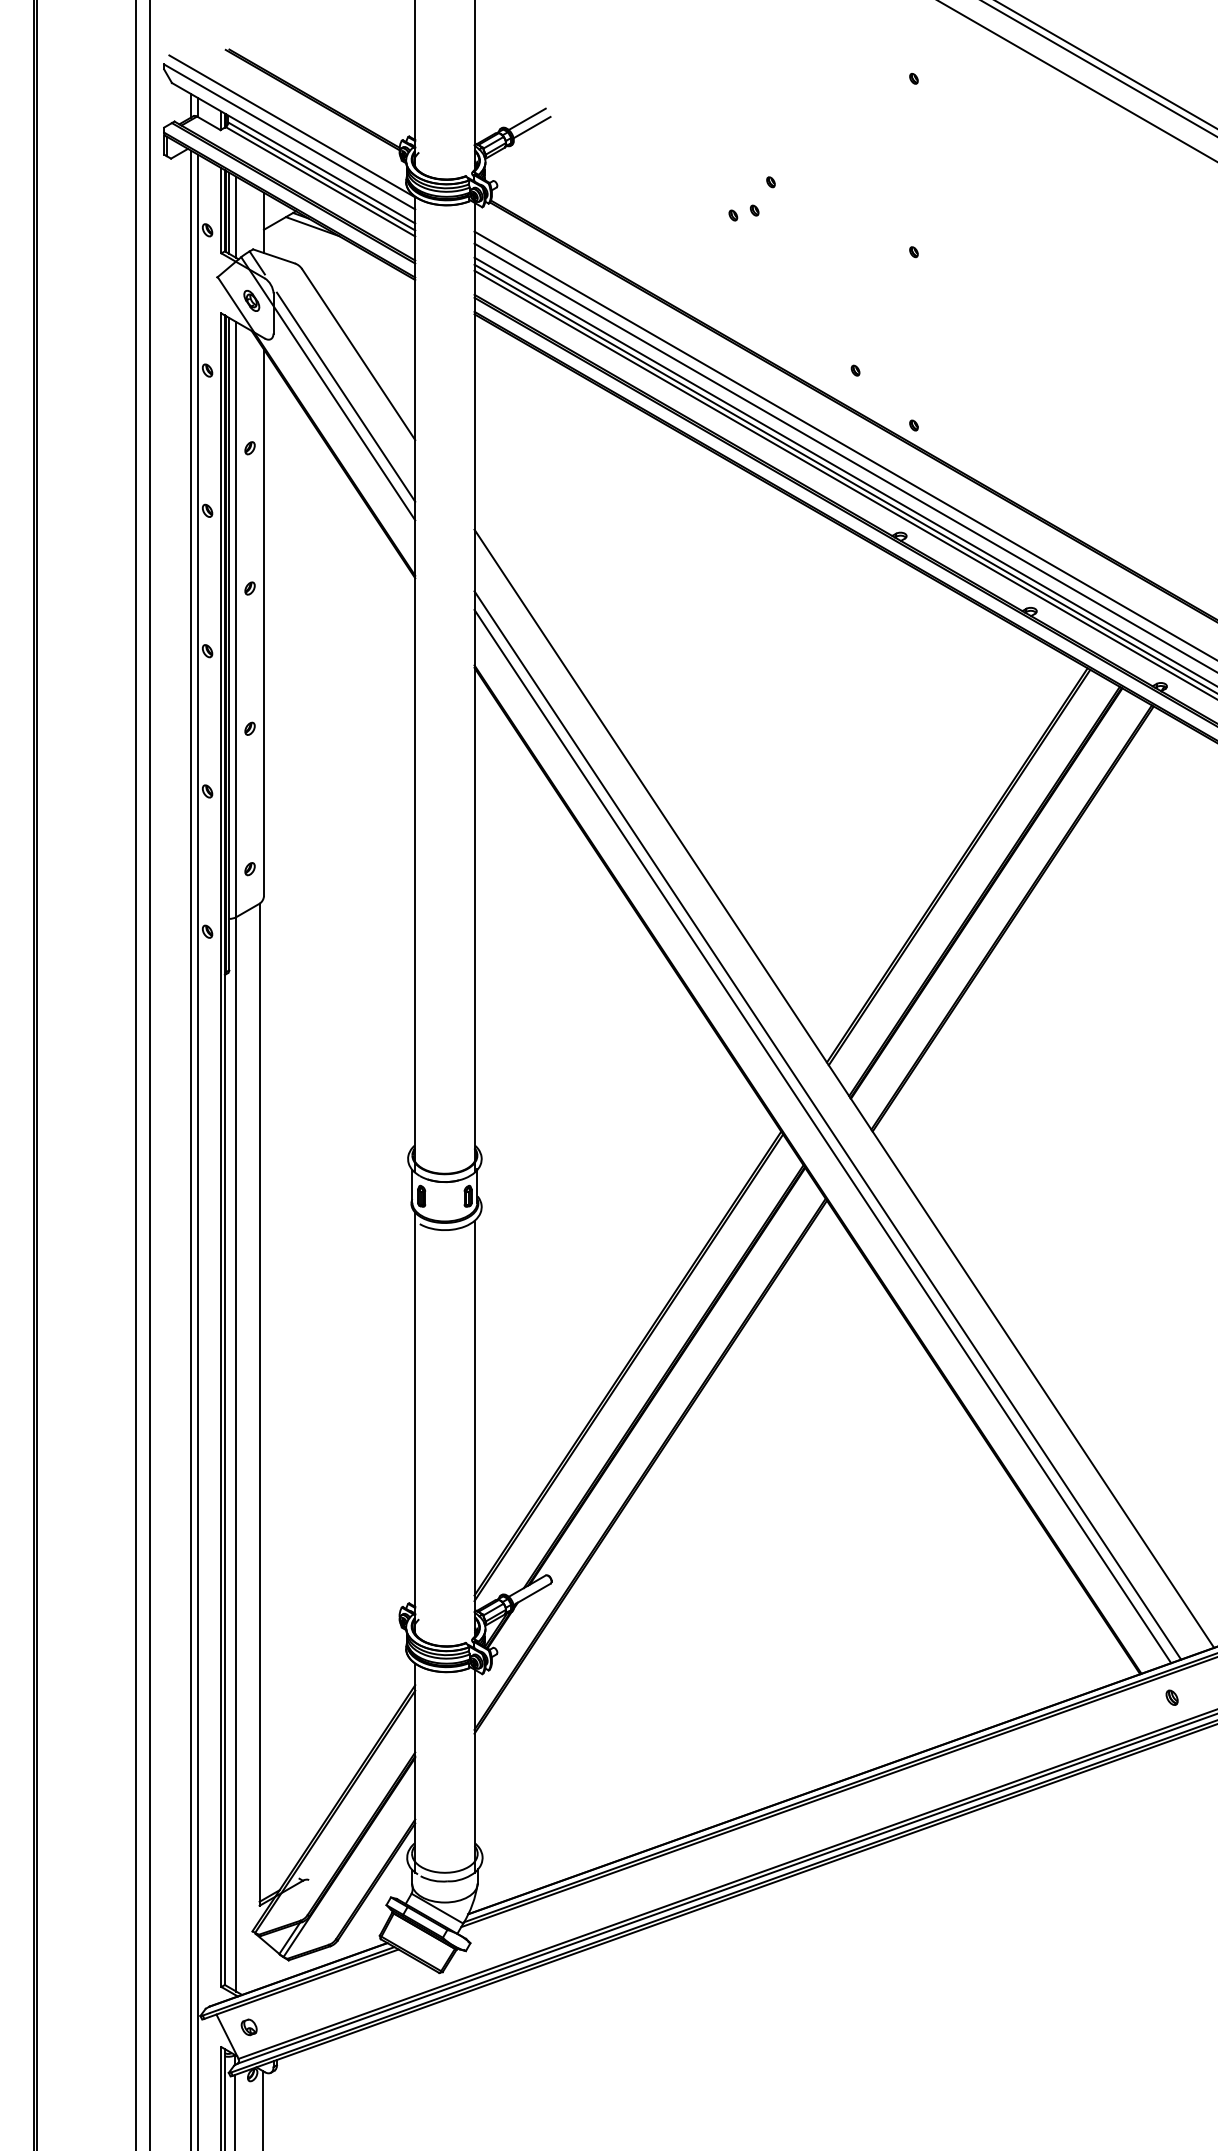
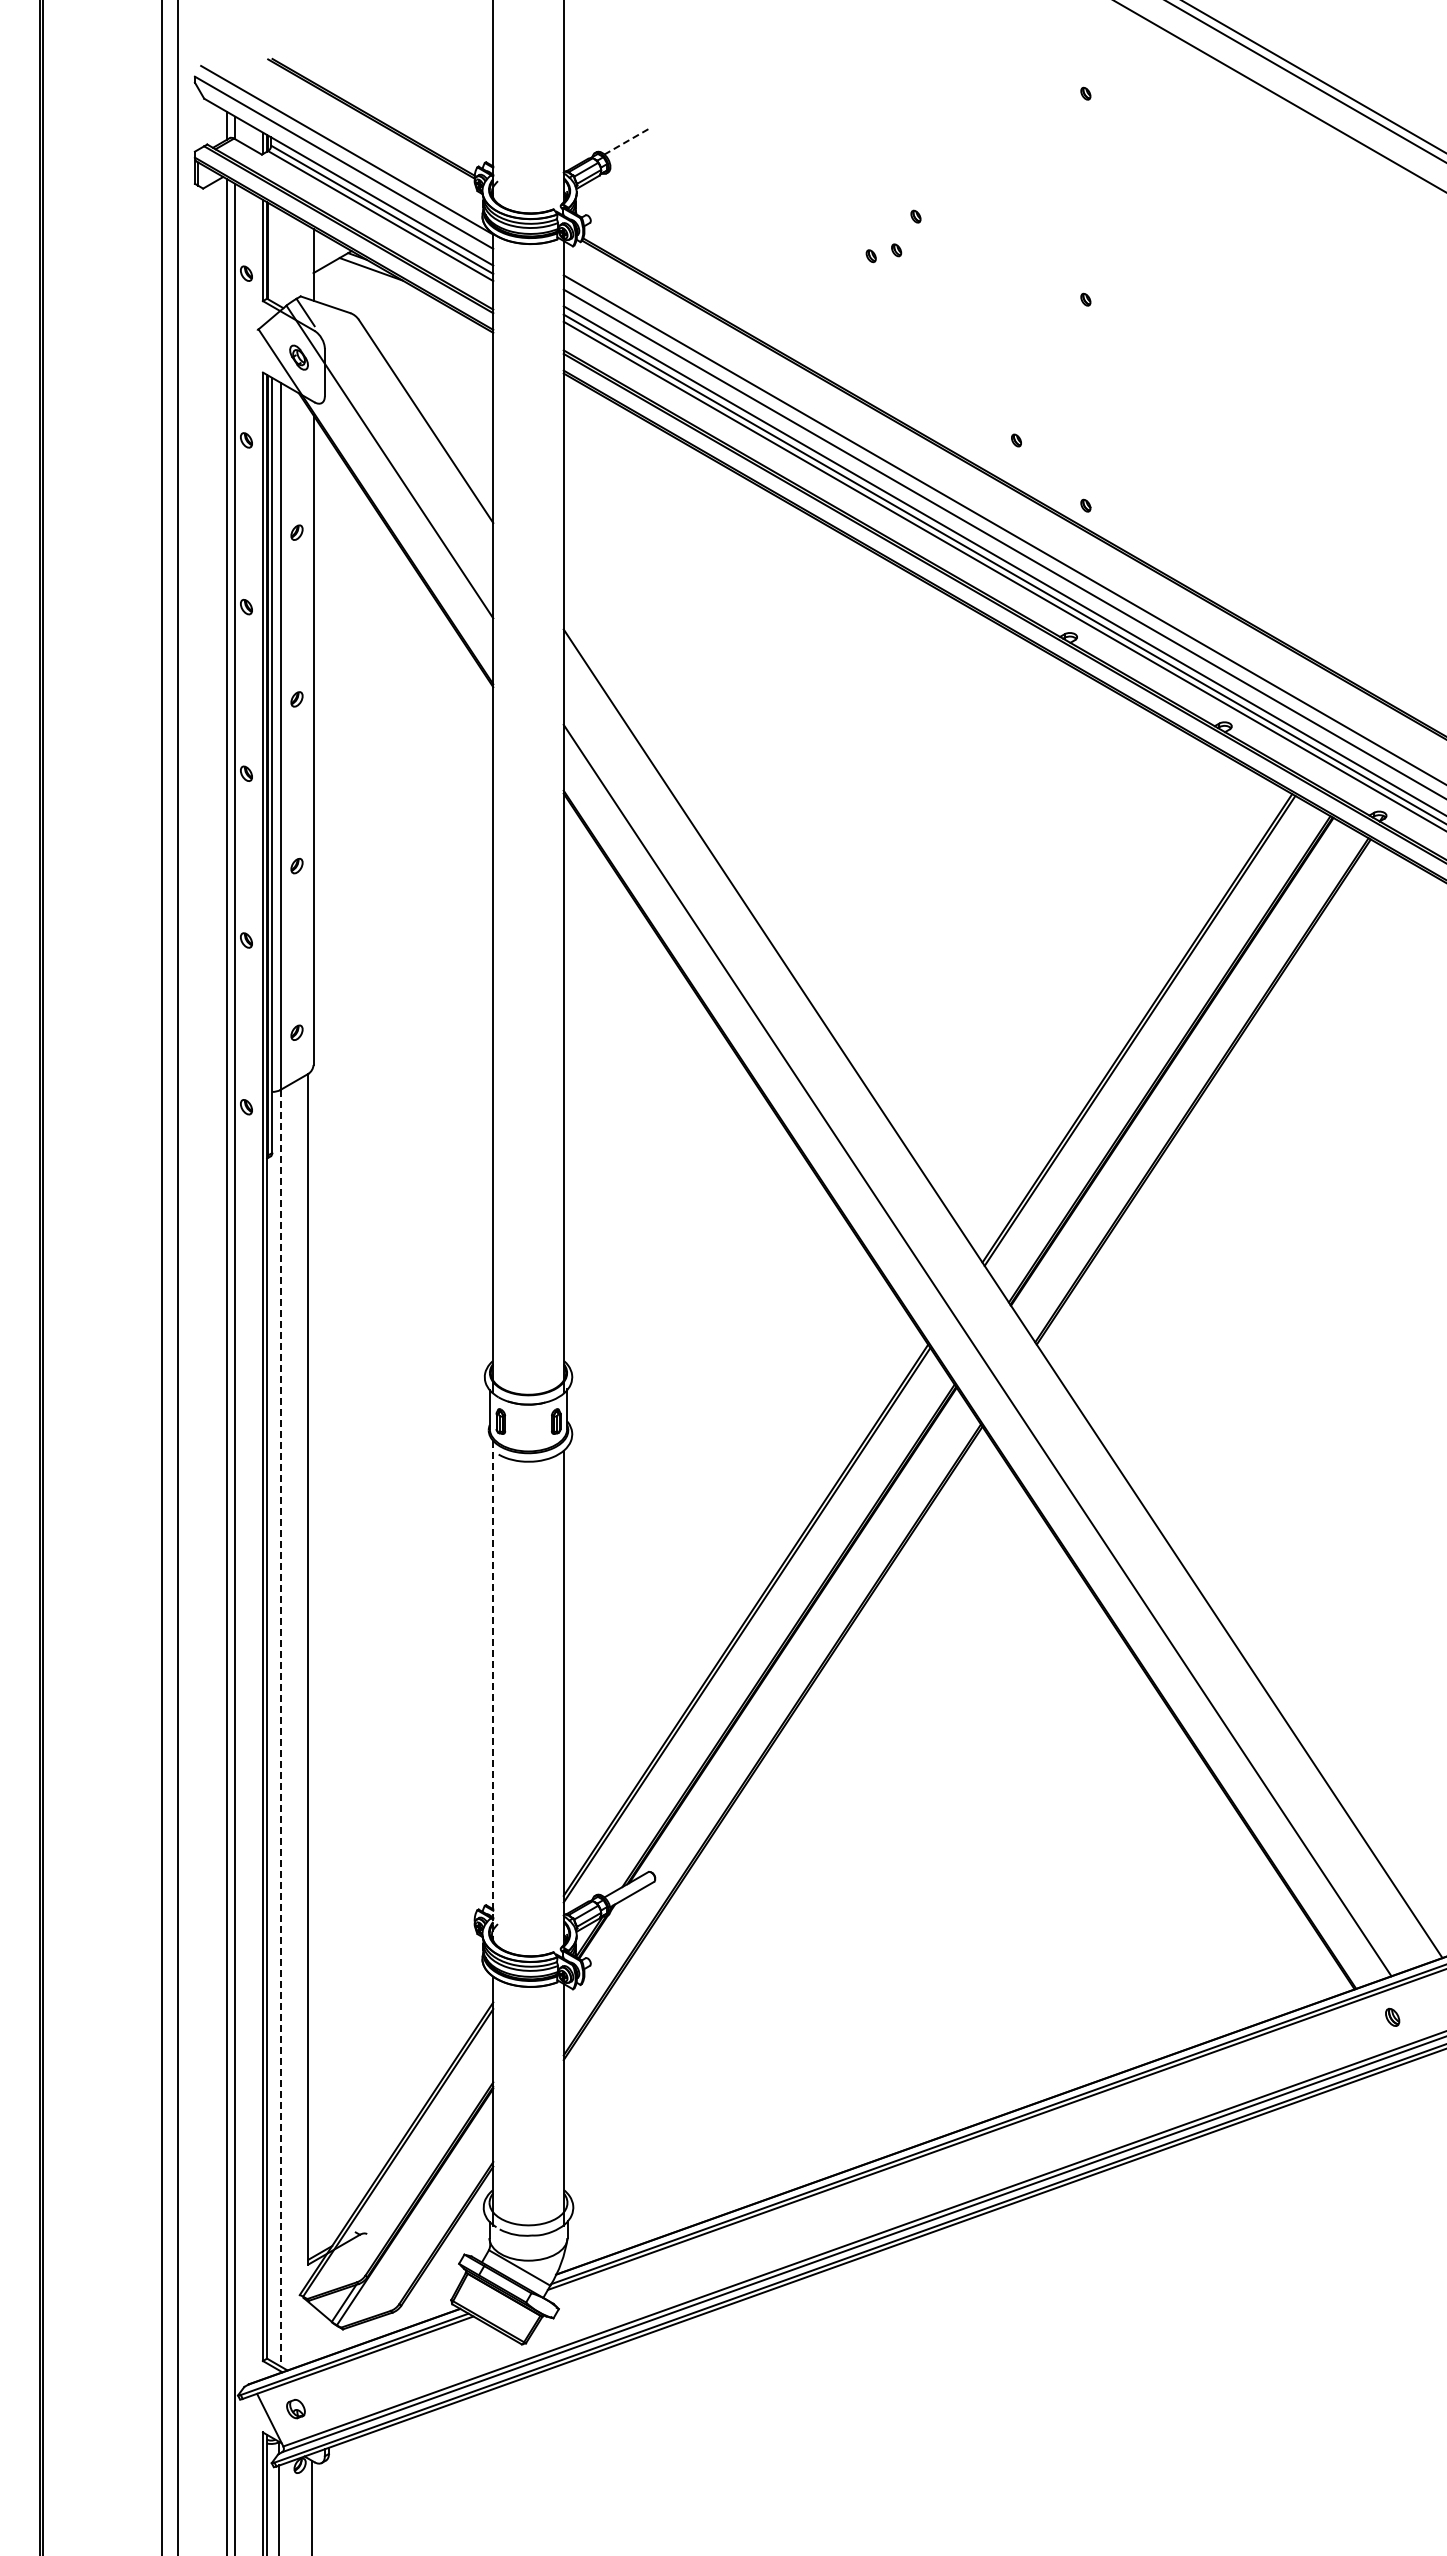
line: (527, 119) -> (626, 142), solid -> dashed
line: (532, 127) -> (632, 151), removed
line: (229, 213) -> (272, 253), removed
line: (236, 217) -> (280, 258), removed
line: (345, 396) -> (410, 471), removed
line: (827, 1125) -> (983, 1337), removed
line: (415, 1422) -> (493, 1690), solid -> dashed
line: (236, 1454) -> (280, 1728), solid -> dashed

